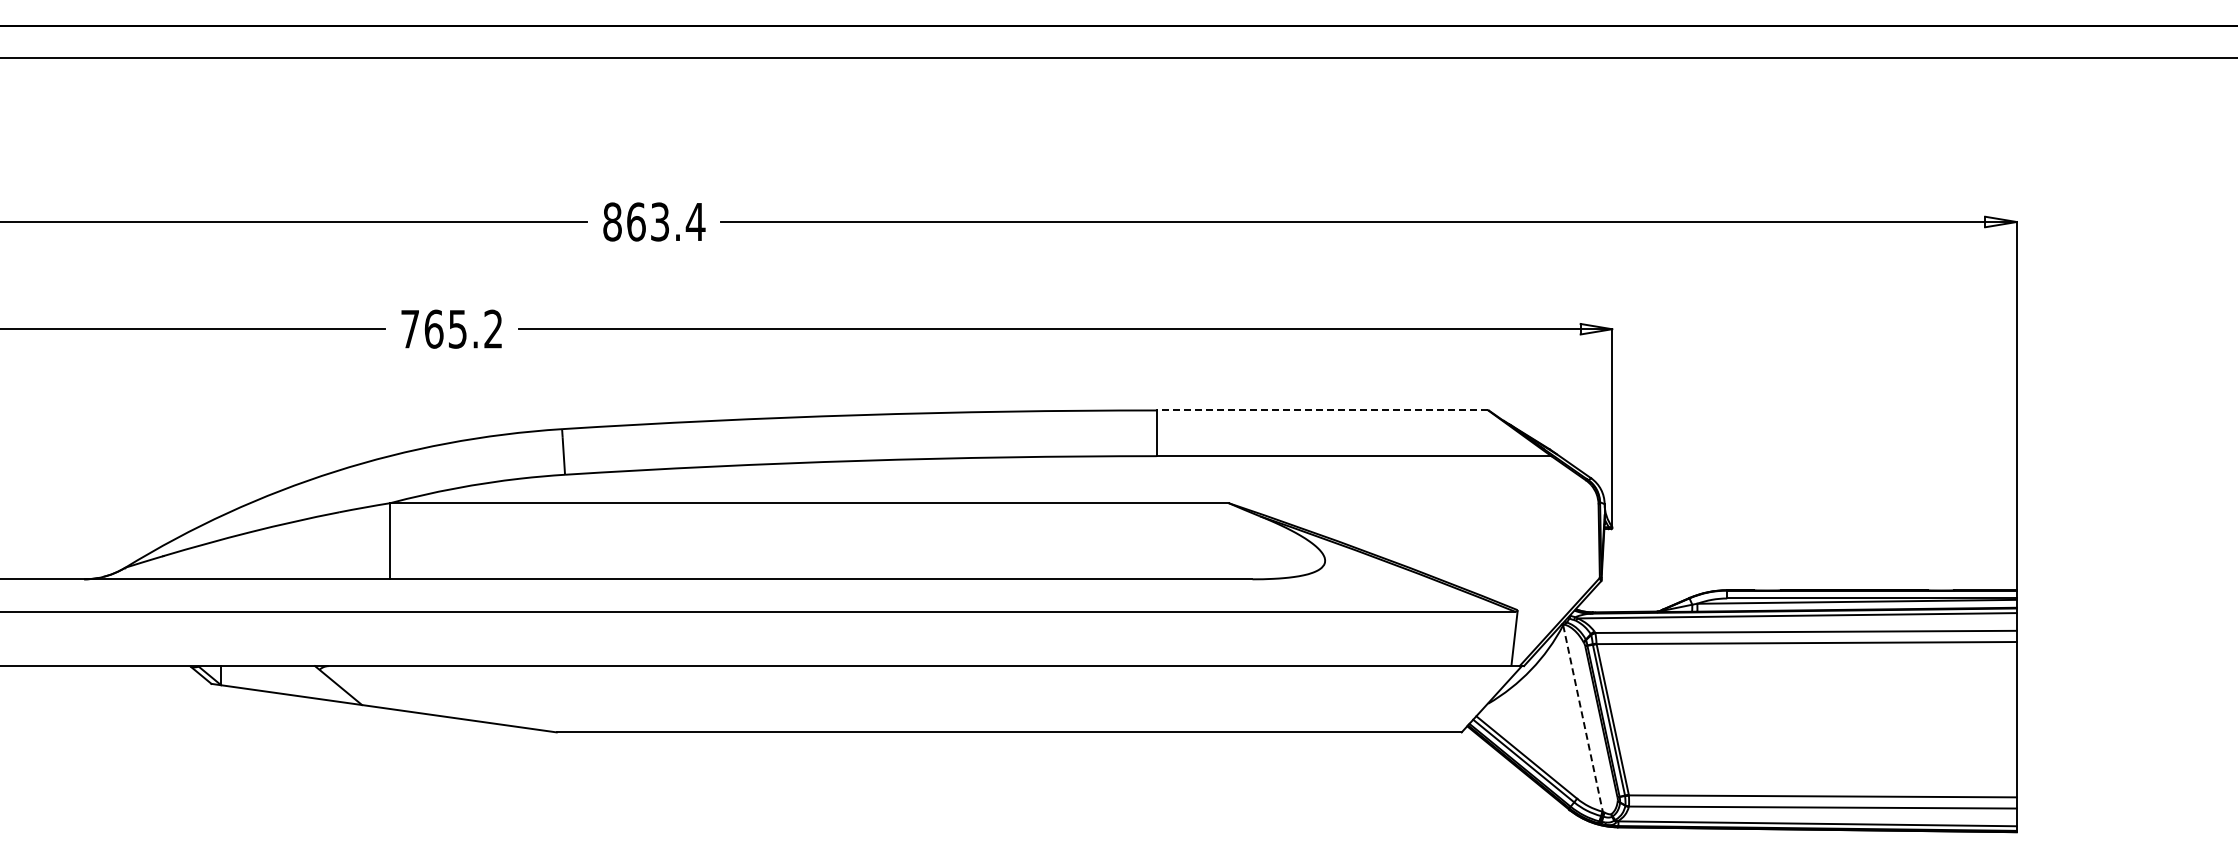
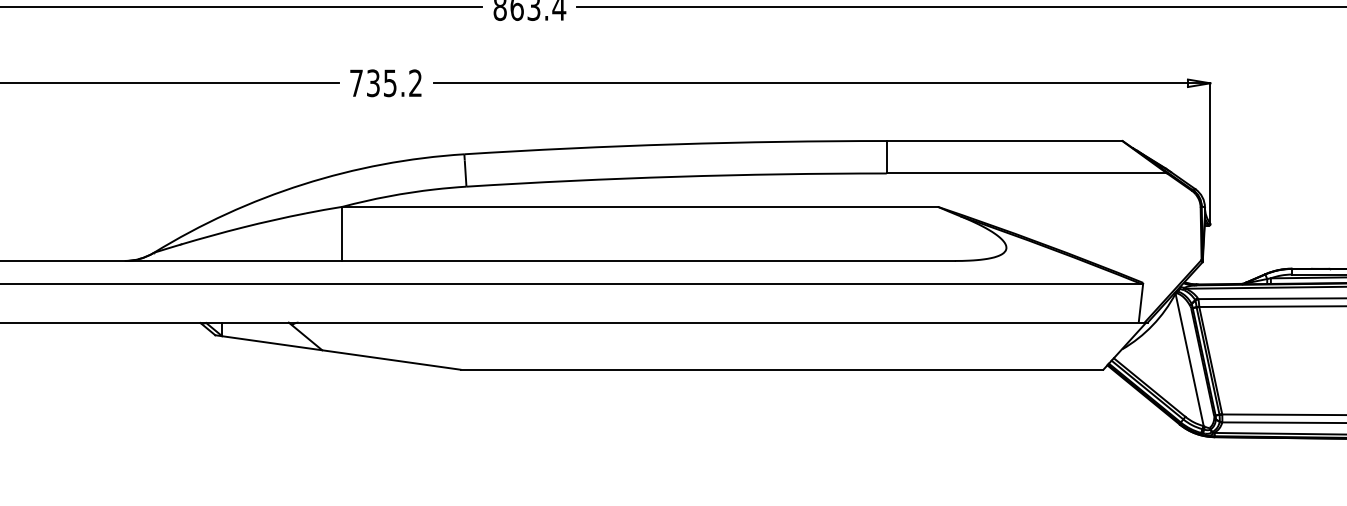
text: (433, 328) -> (373, 82), 765.2 -> 735.2
line: (1322, 410) -> (1004, 141), dashed -> solid
line: (1583, 719) -> (1189, 360), dashed -> solid

